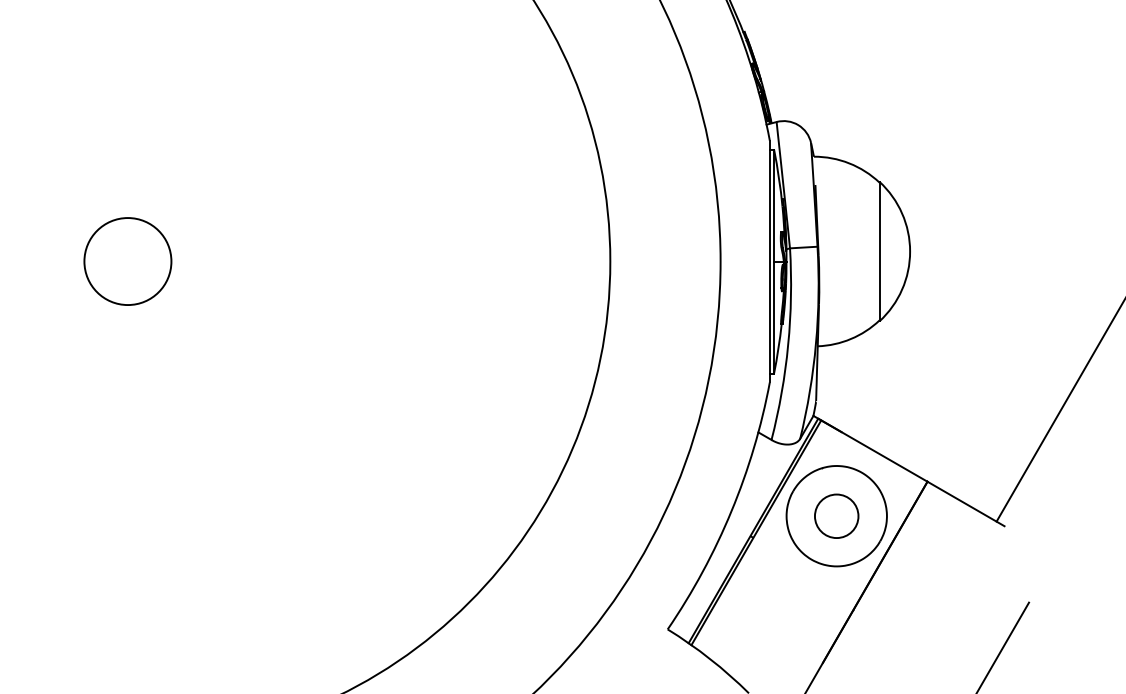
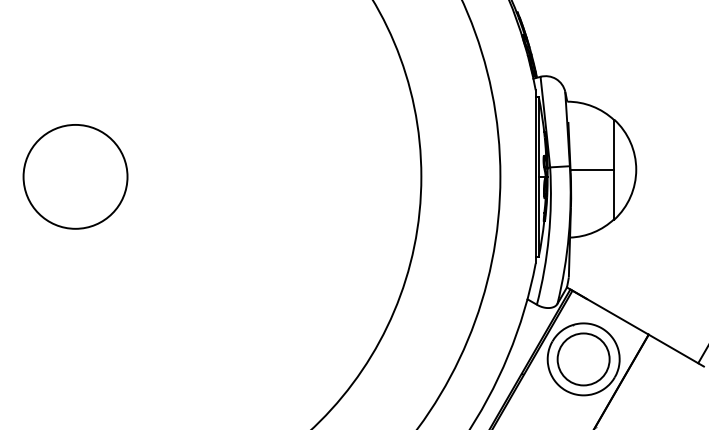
line: (848, 251) -> (592, 169), added
circle: (127, 261) -> (75, 176), size x1.67
circle: (836, 516) -> (583, 359), size x1.67

